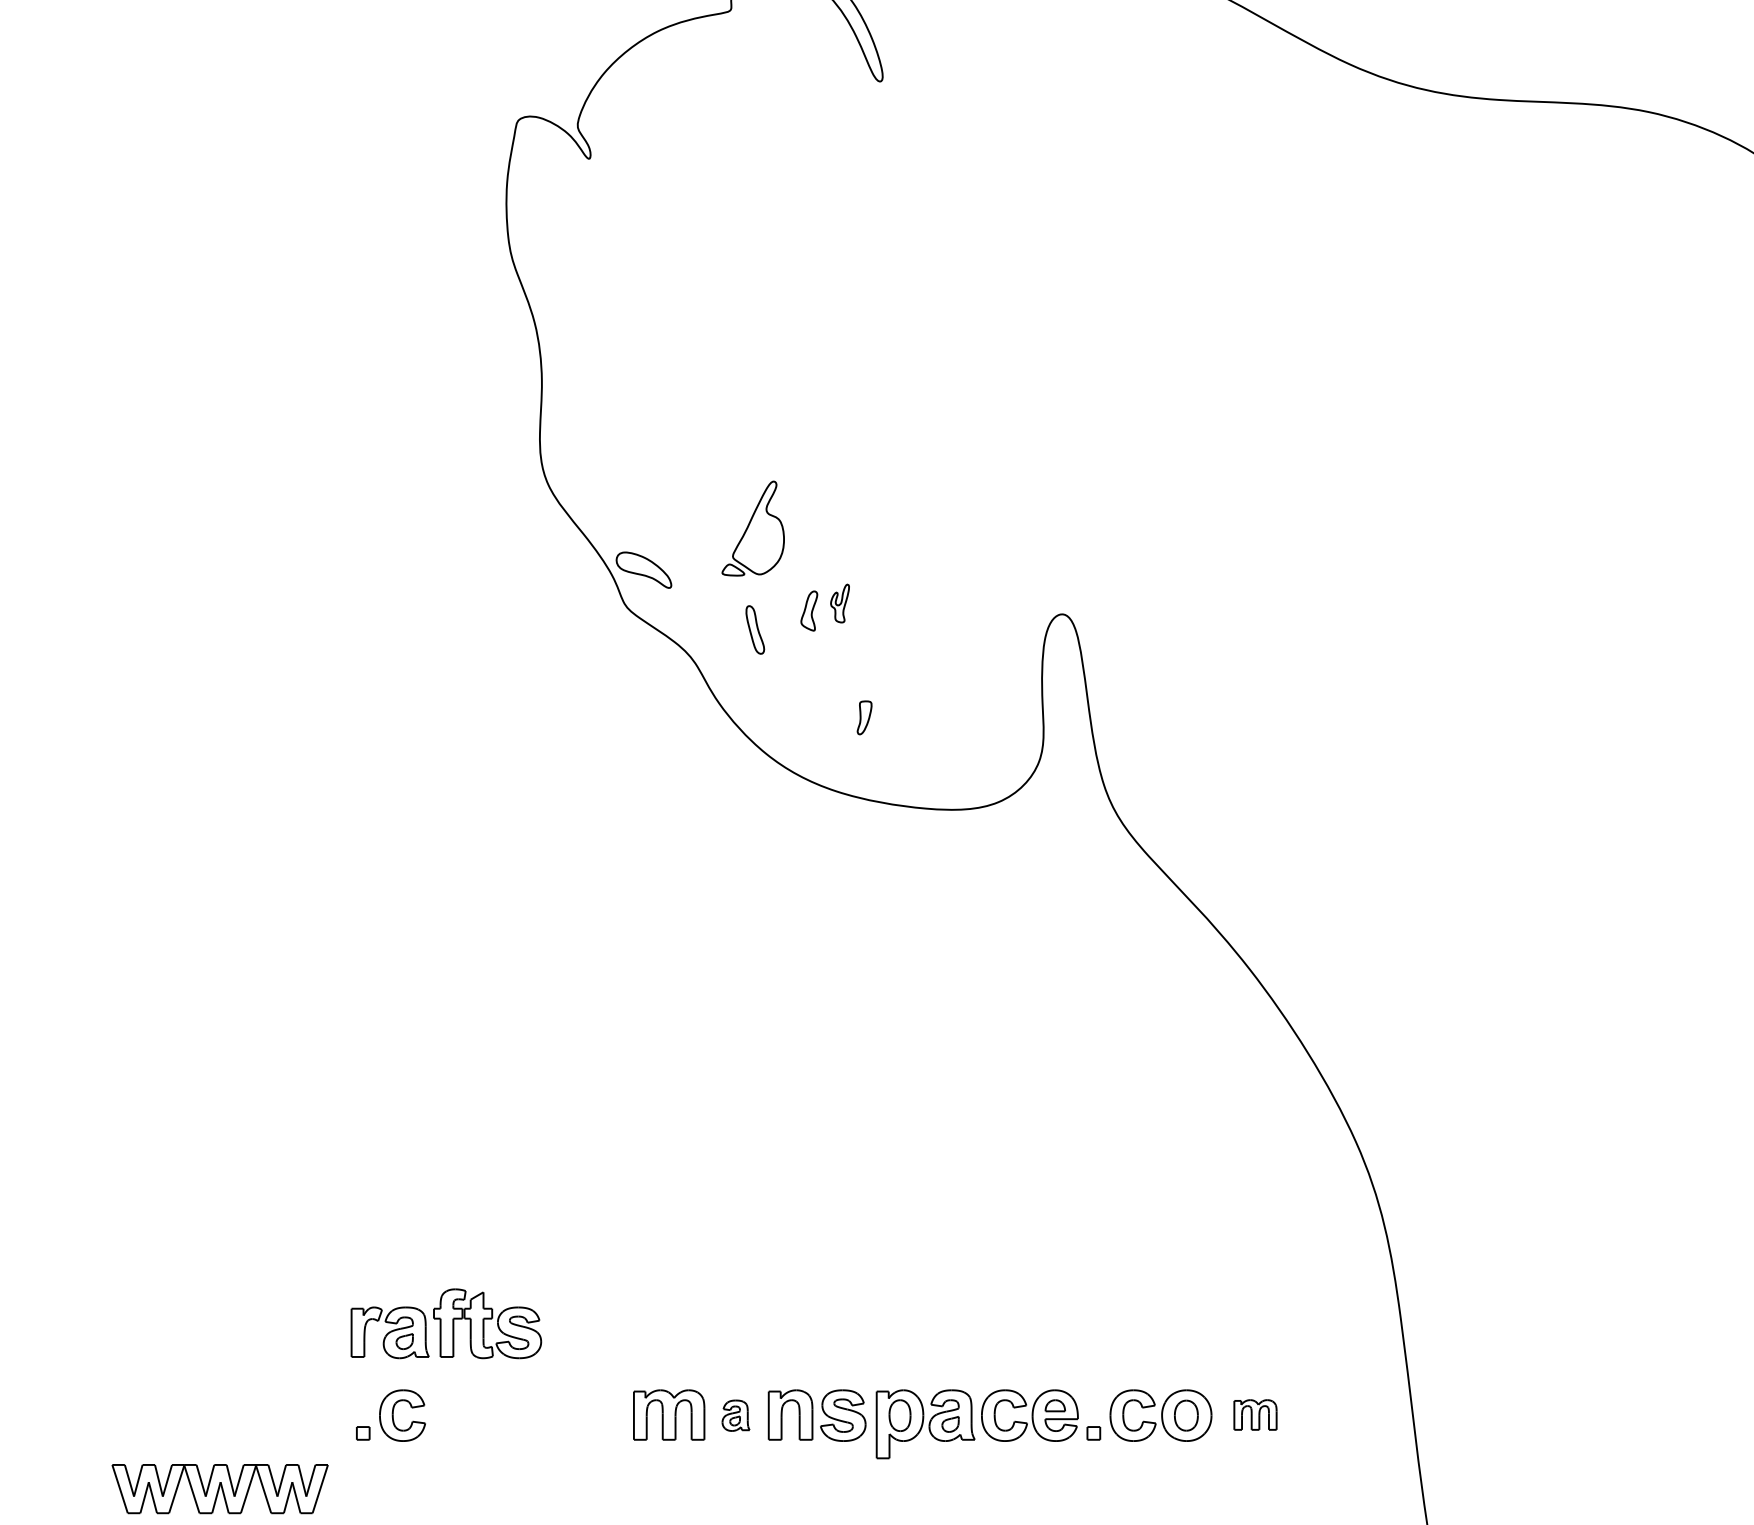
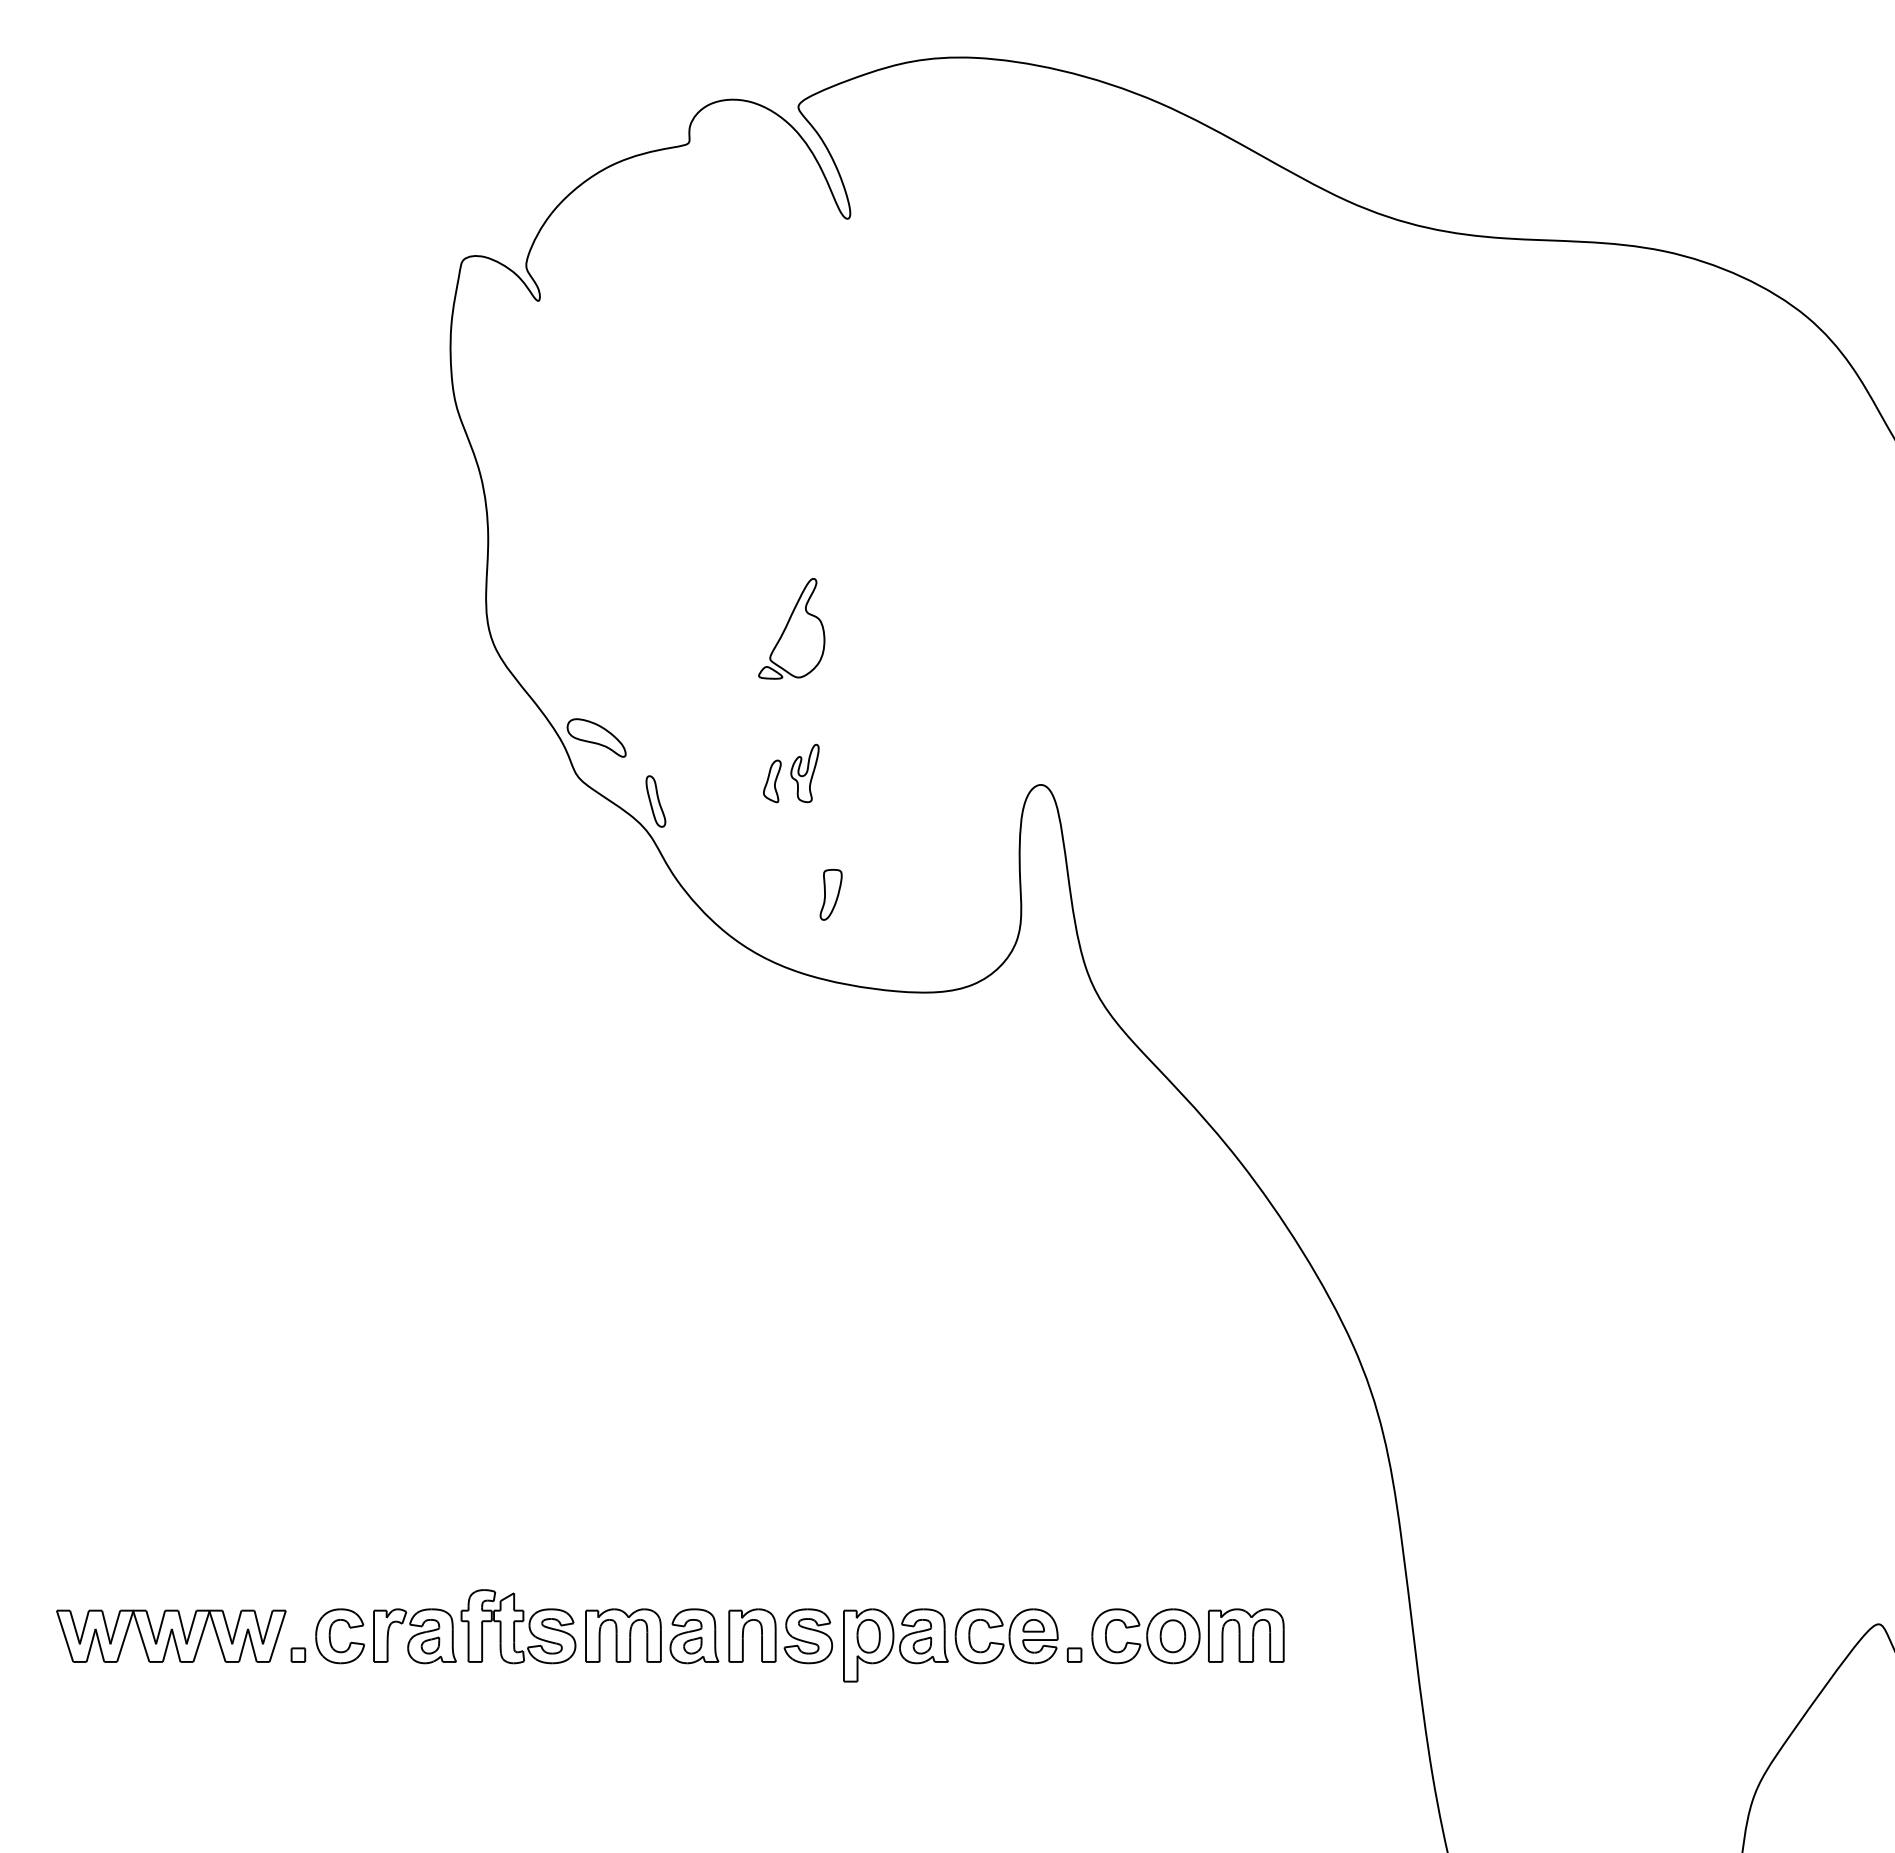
part: (753, 528) -> (791, 628), moved
part: (839, 603) -> (804, 773), size x1.43
part: (754, 629) -> (655, 801), moved
part: (864, 717) -> (830, 894), size x1.43
part: (446, 1323) -> (474, 1626), moved
part: (1255, 1414) -> (1246, 1635), size x1.67
part: (736, 1415) -> (694, 1636), size x1.67
part: (220, 1488) -> (171, 1635), moved

